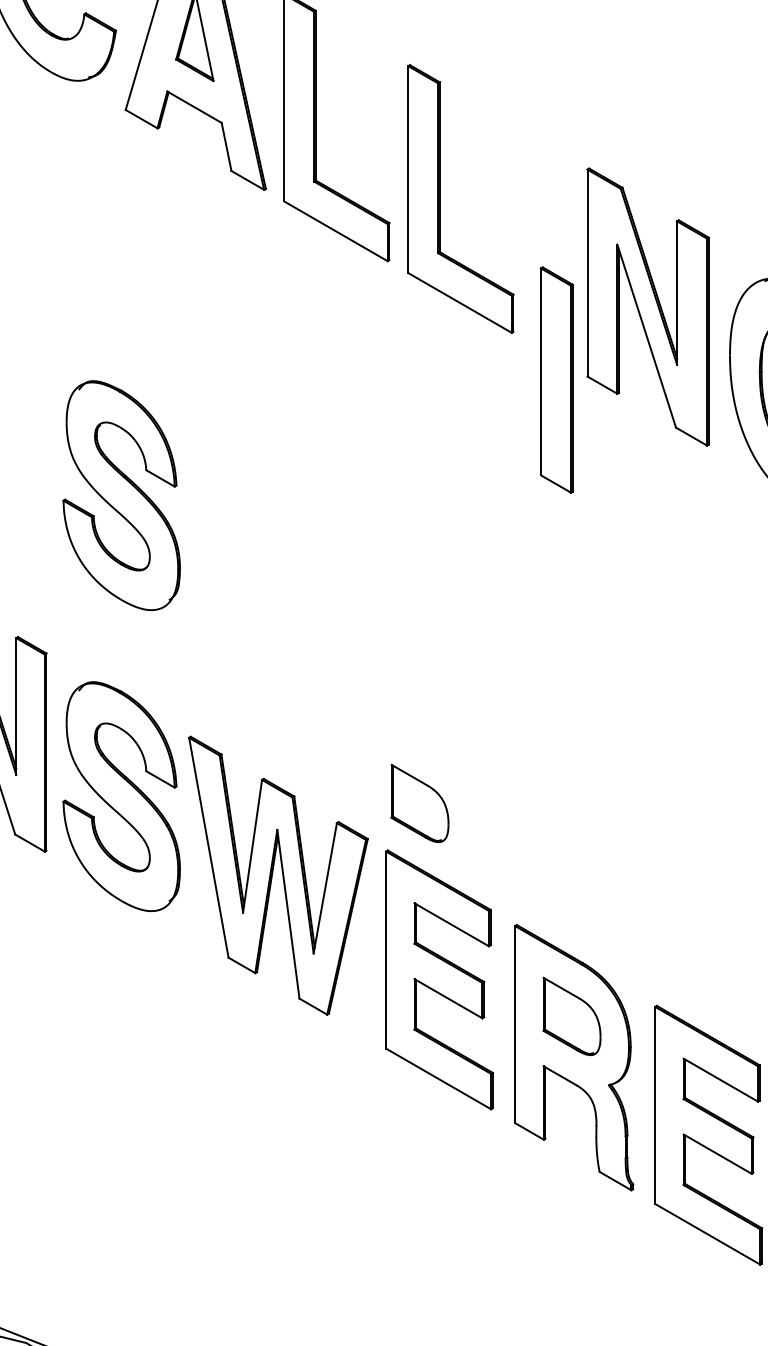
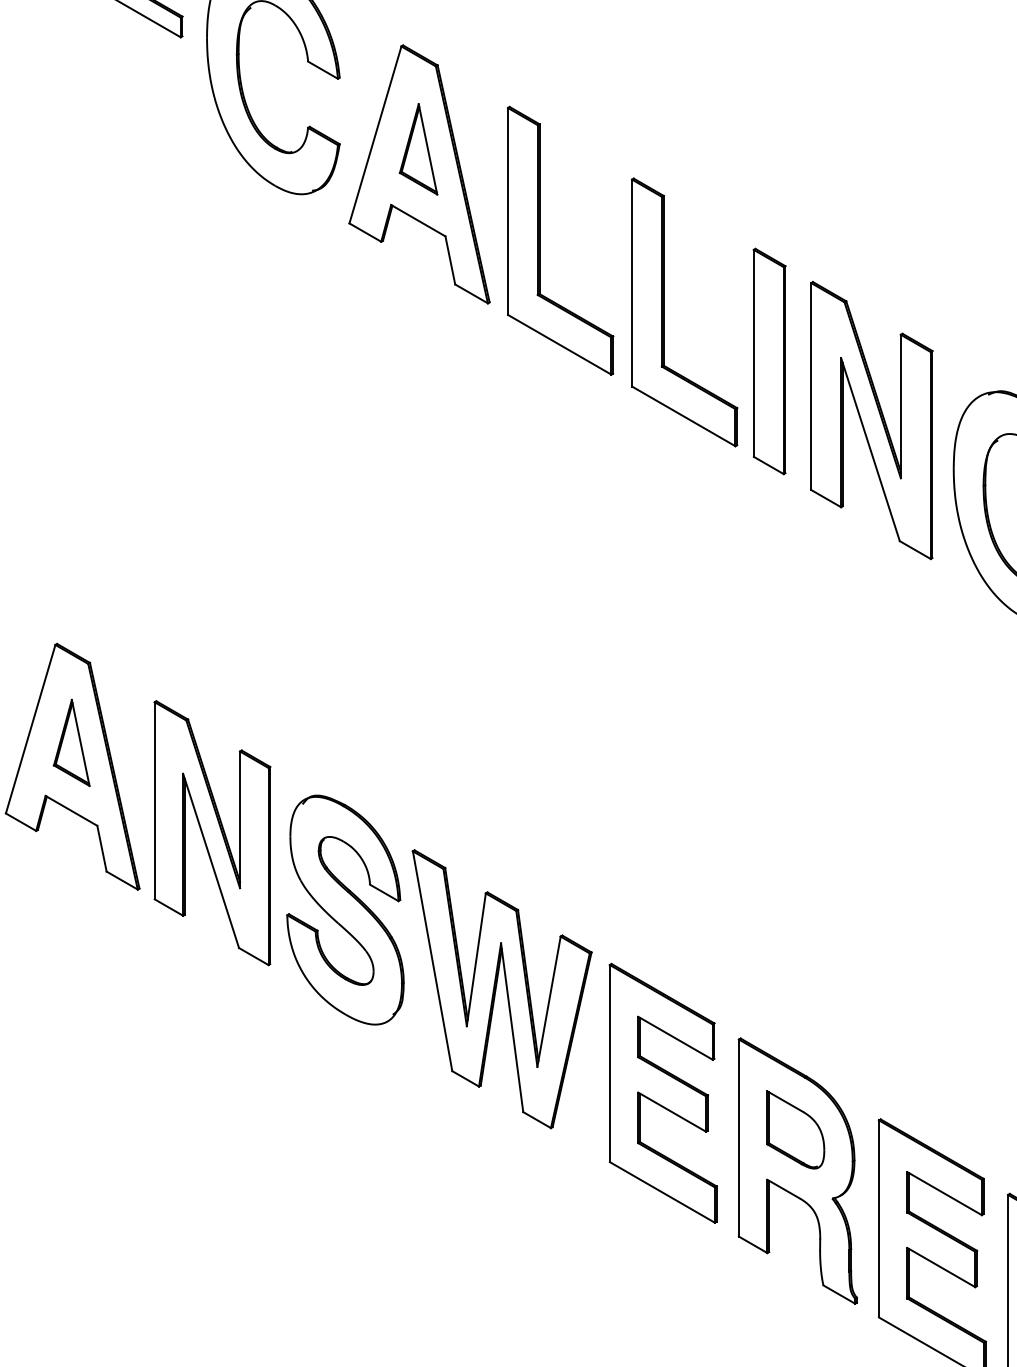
part: (556, 380) -> (769, 361), moved
part: (121, 495) -> (345, 608), removed
part: (419, 803) -> (643, 916), removed

